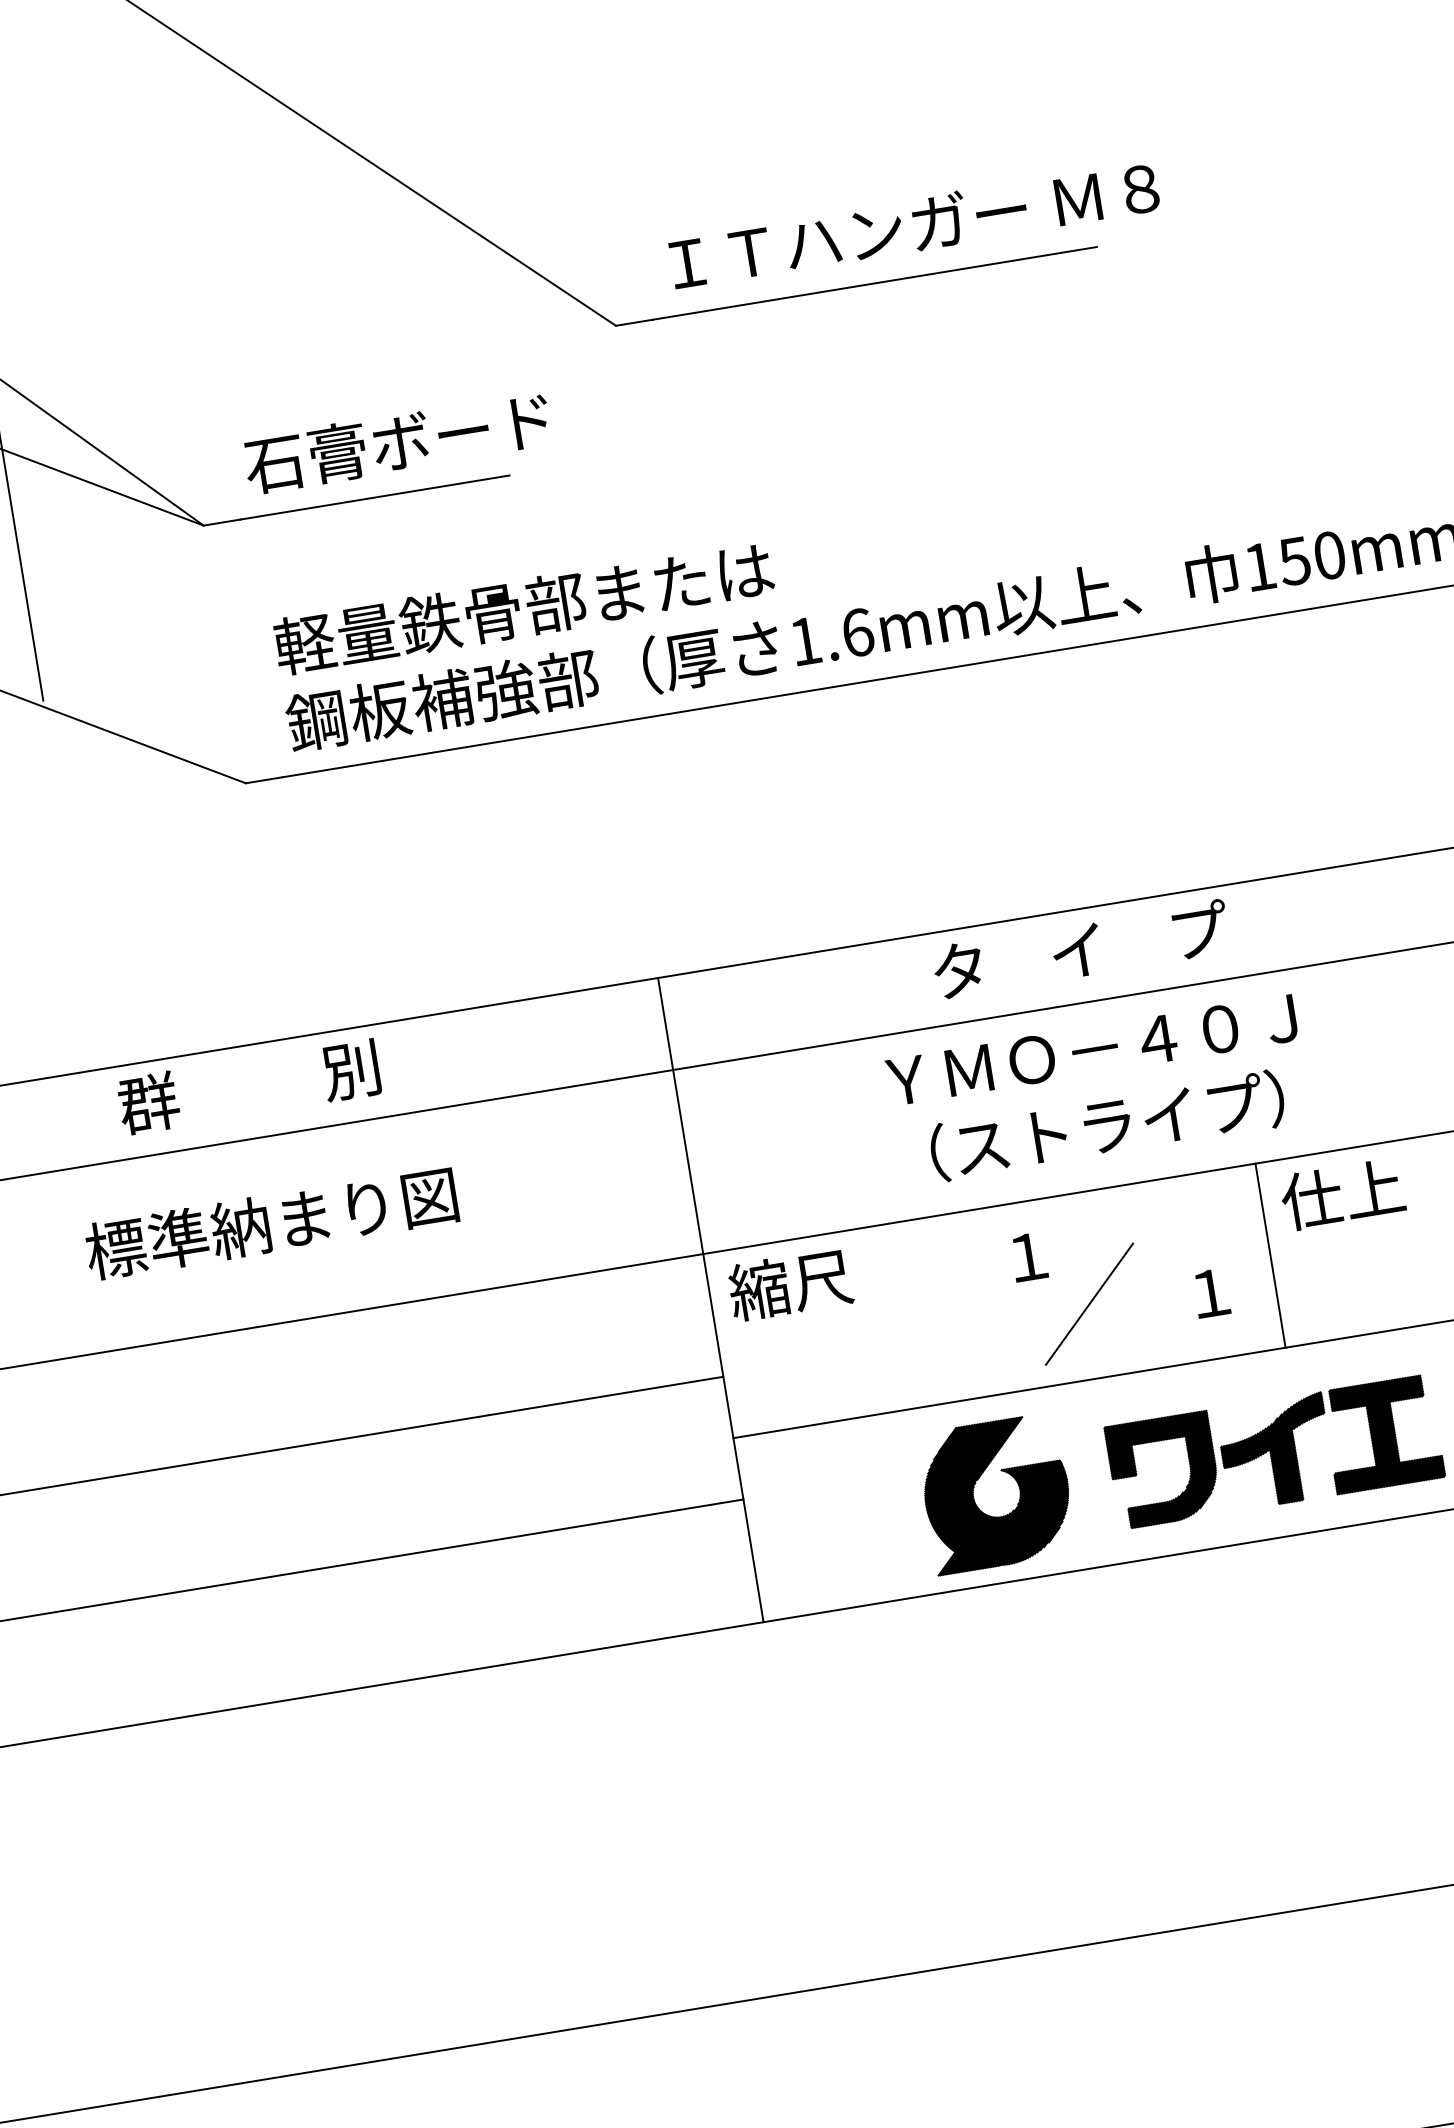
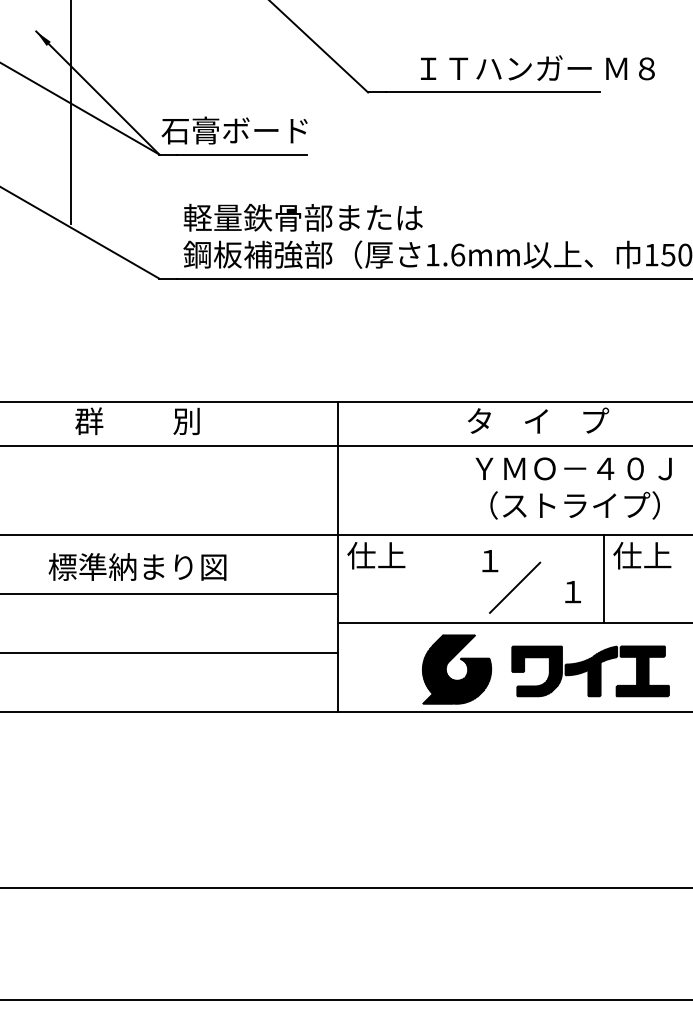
text: (913, 223) -> (537, 67), moved
text: (397, 442) -> (234, 130), moved
text: (1098, 1091) -> (573, 488), moved
text: (271, 1222) -> (137, 566), moved
text: (790, 1284) -> (376, 555), 縮尺 -> 仕上

